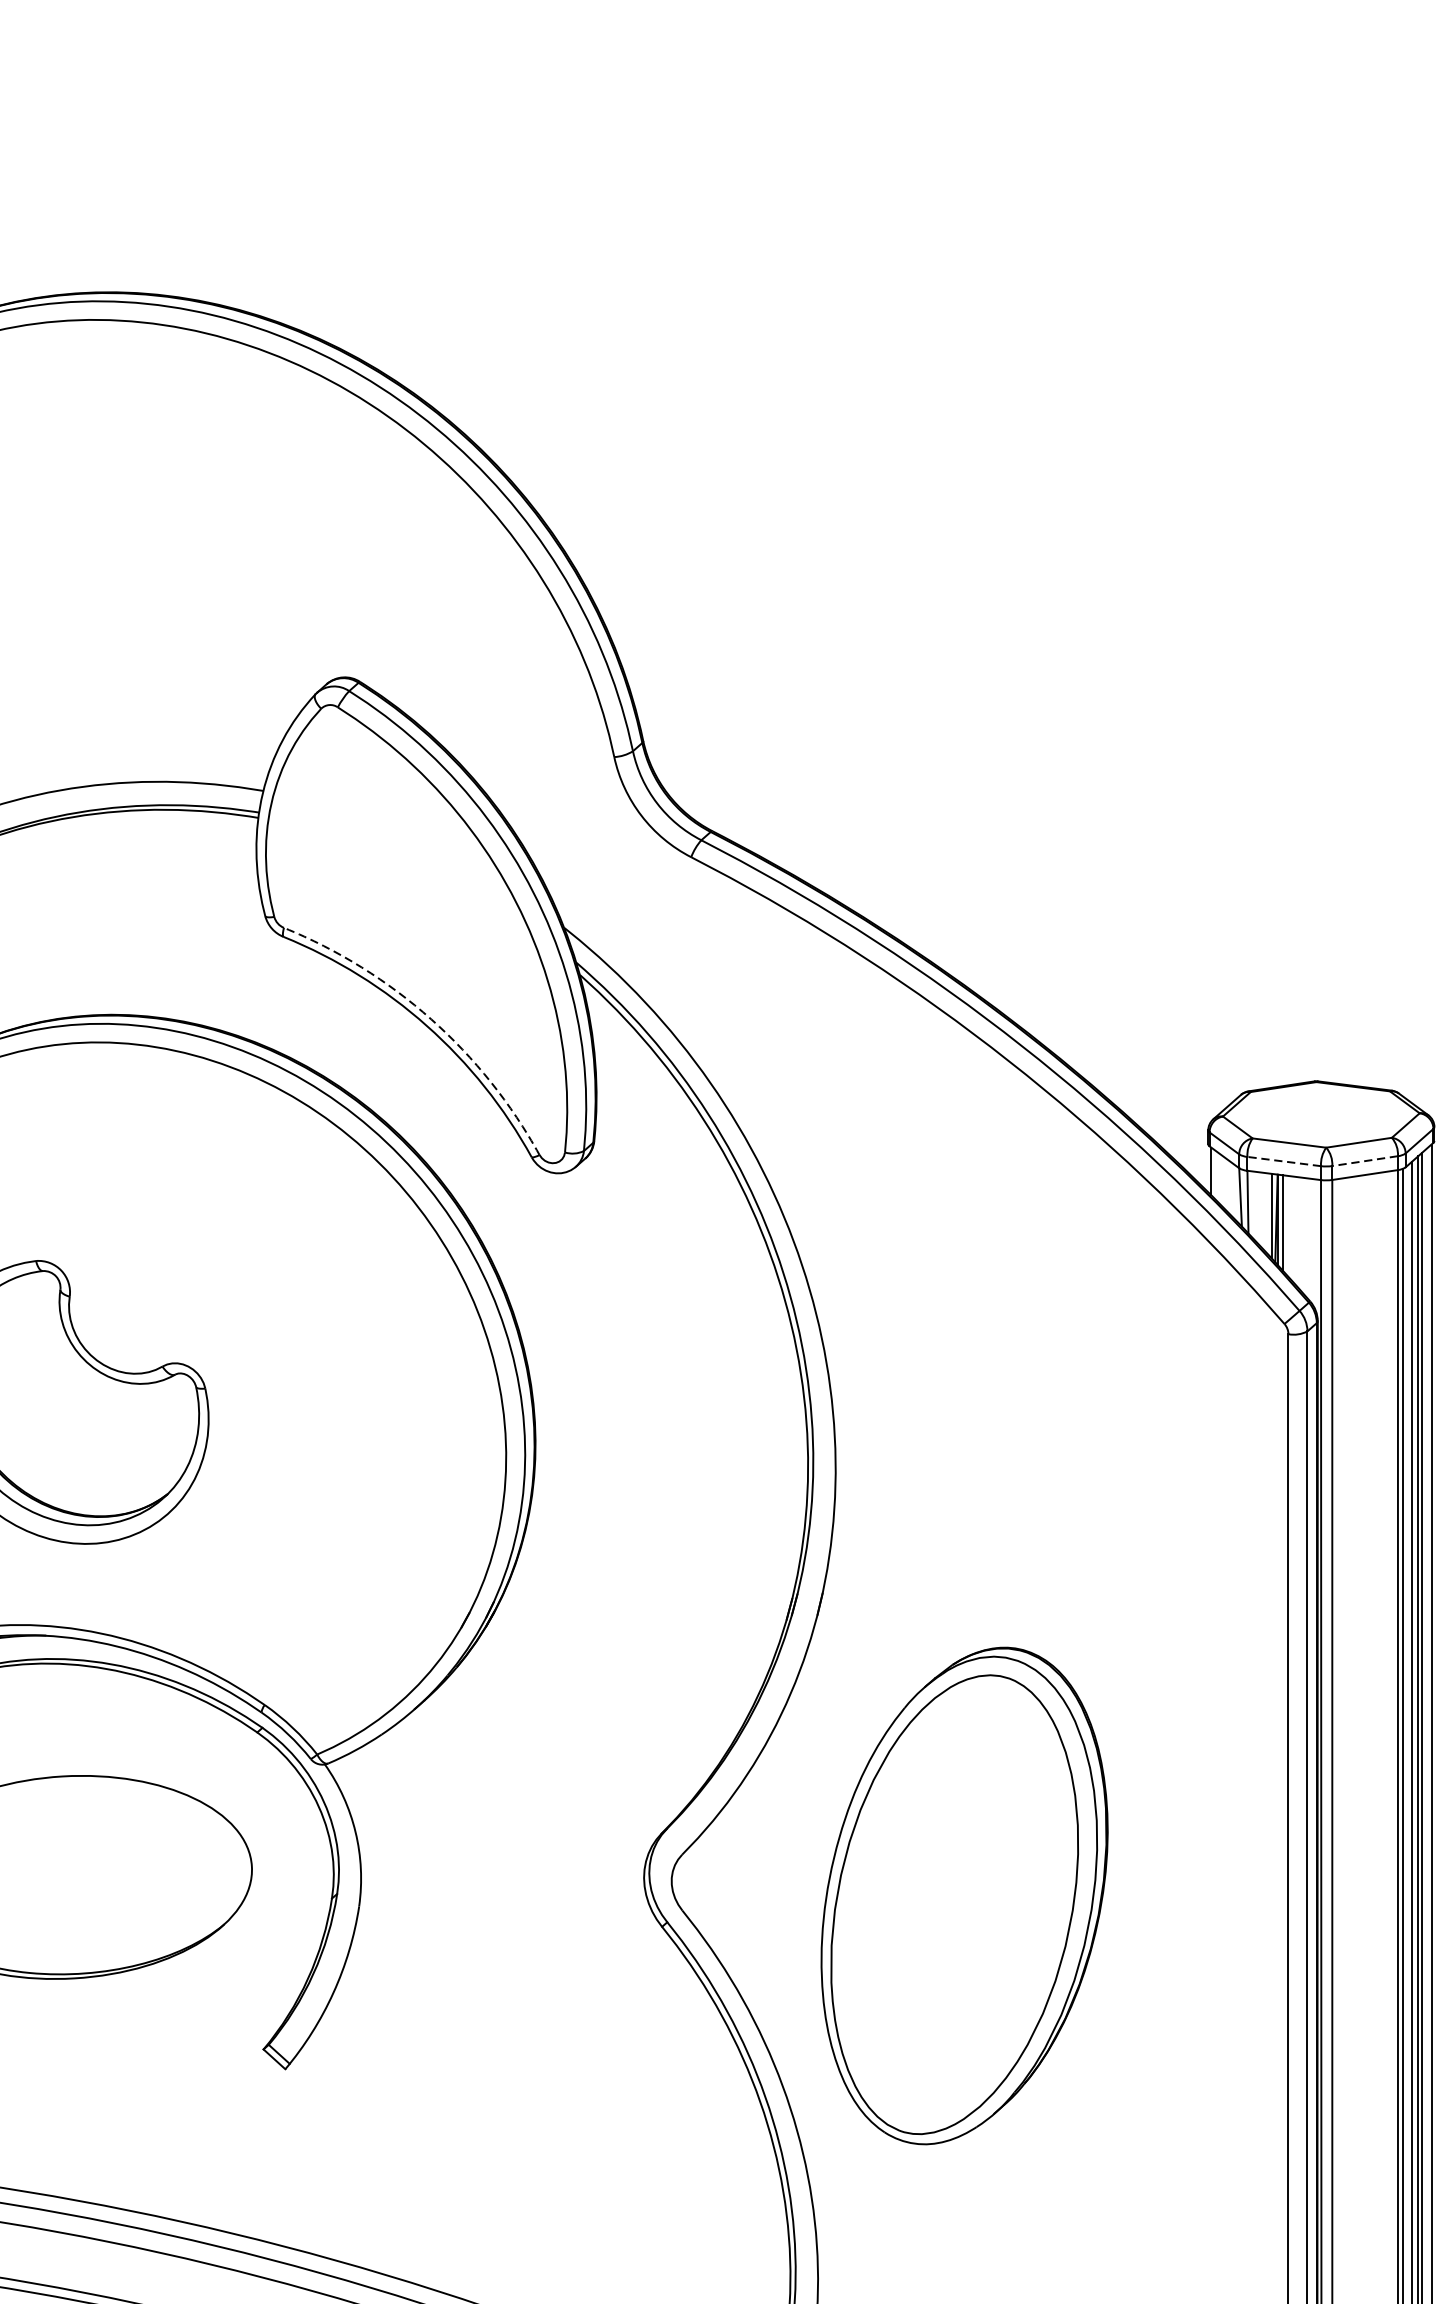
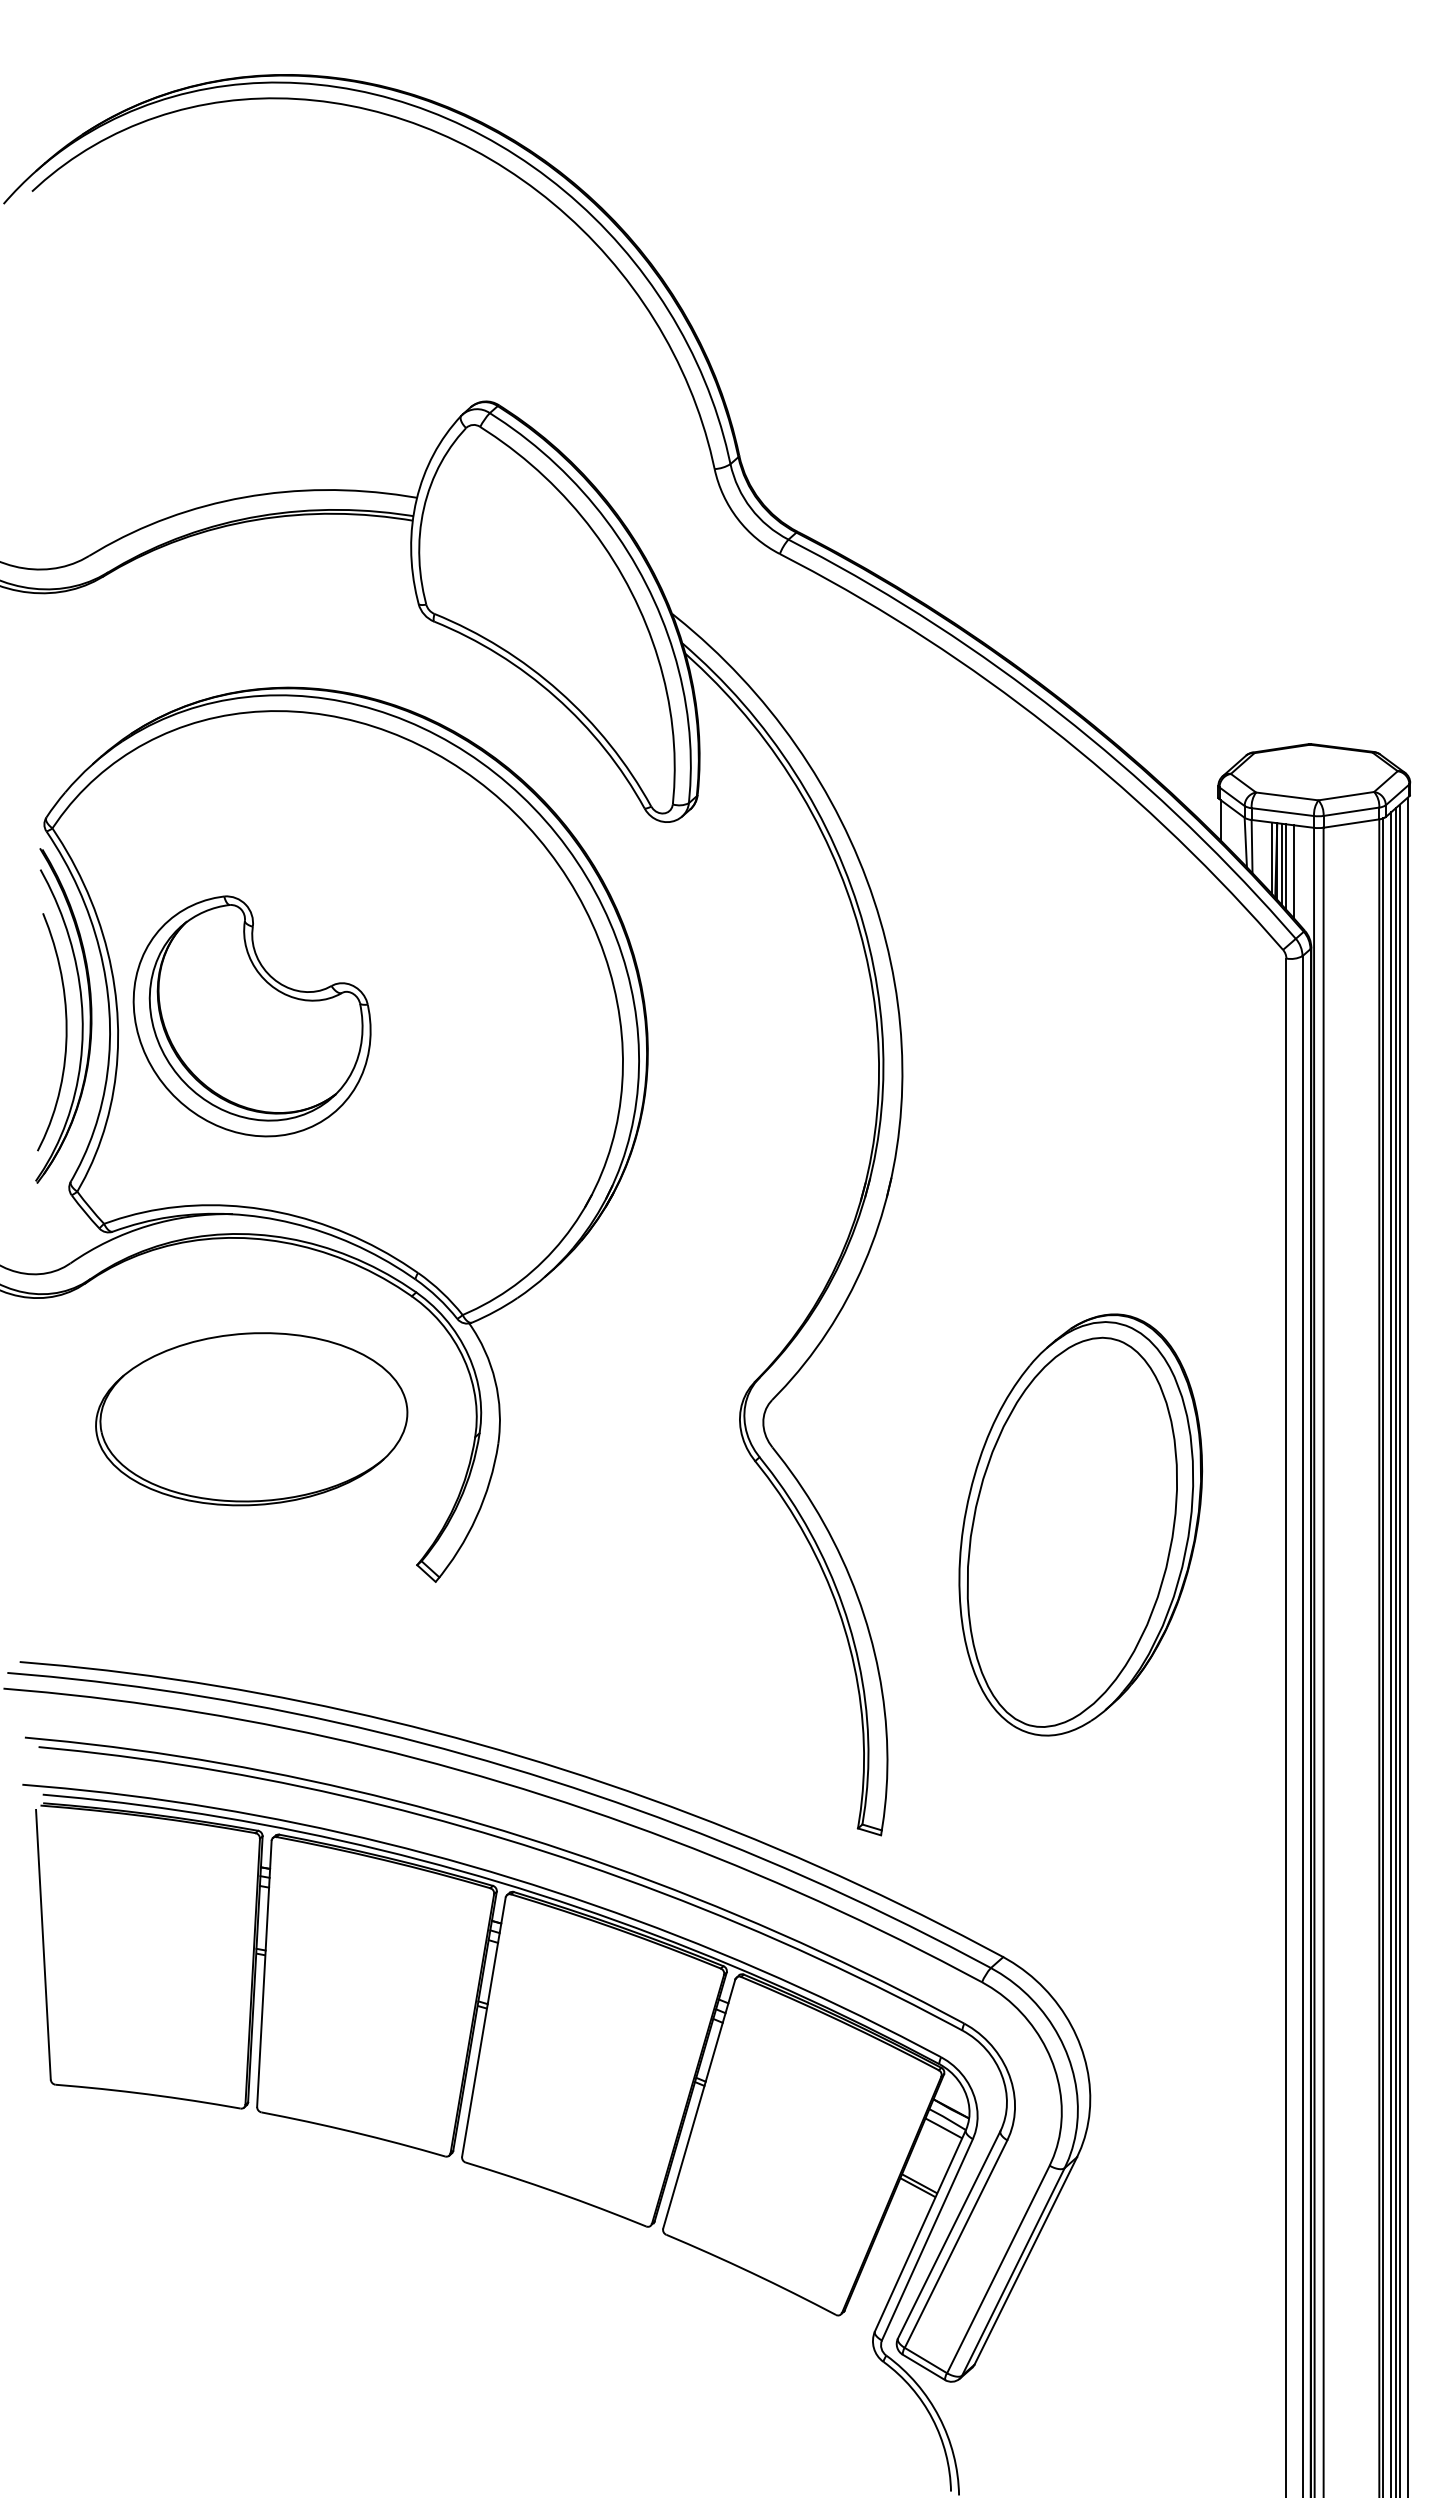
arc: (431, 1019) -> (559, 691), dashed -> solid
line: (1364, 1160) -> (1350, 811), dashed -> solid
line: (1283, 1161) -> (1282, 812), dashed -> solid
line: (1287, 1225) -> (1285, 866), added
line: (1296, 1231) -> (1293, 871), added
part: (964, 1895) -> (1080, 1524), moved

